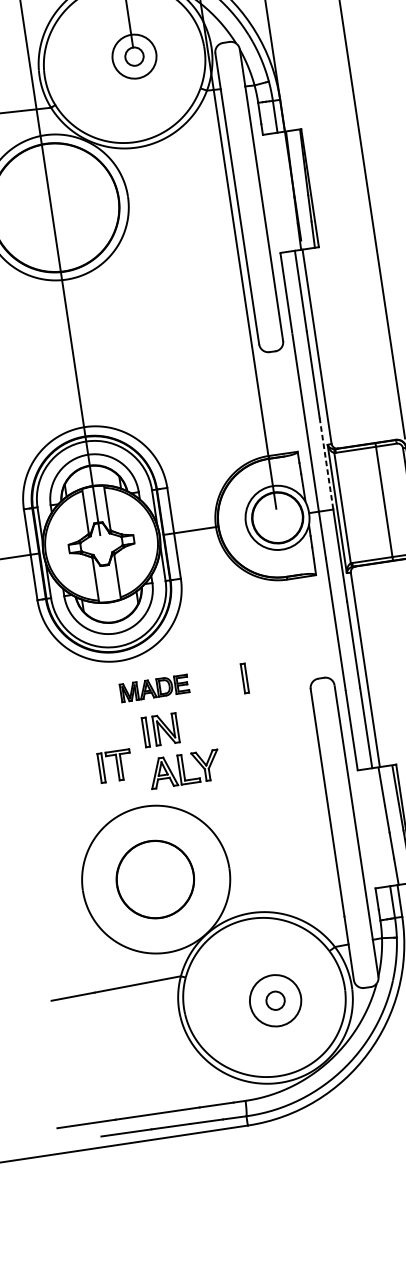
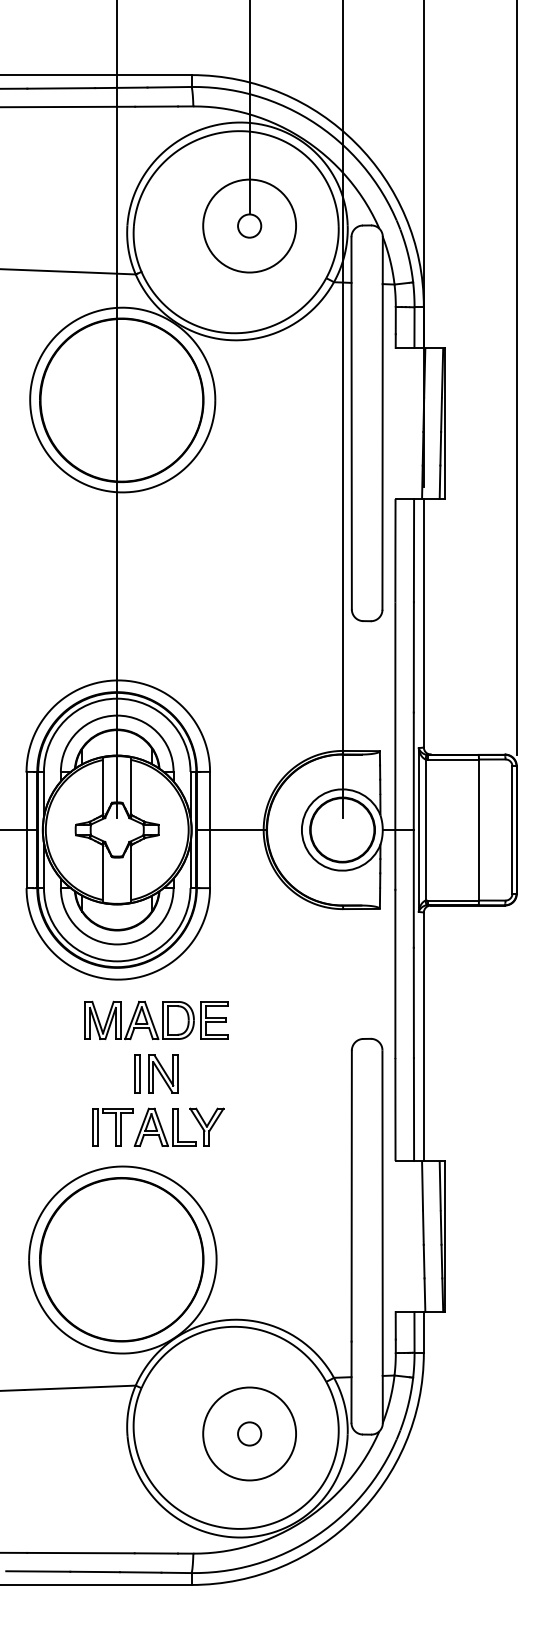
circle: (134, 56) -> (249, 225), size x1.67
line: (326, 463) -> (413, 771), dashed -> solid
part: (244, 678) -> (271, 1024), removed
part: (154, 688) -> (156, 1020), size x1.67
part: (114, 766) -> (112, 1127), moved
part: (155, 879) -> (121, 1259), size x1.67
circle: (275, 1000) -> (249, 1433), size x1.43

